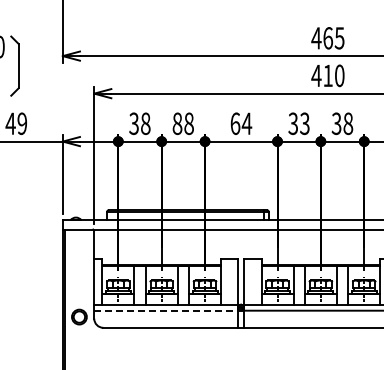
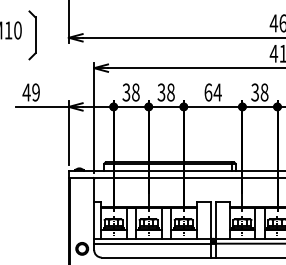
part: (14, 65) -> (32, 34), moved
text: (177, 123) -> (161, 92), 88 -> 38
text: (304, 123) -> (264, 92), 33 -> 38
line: (166, 310) -> (152, 243), dashed -> solid

